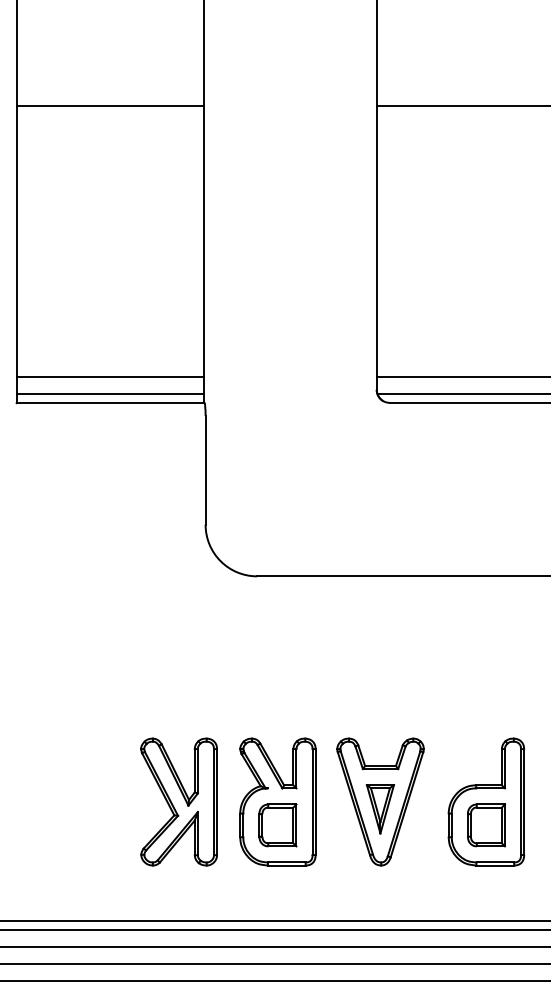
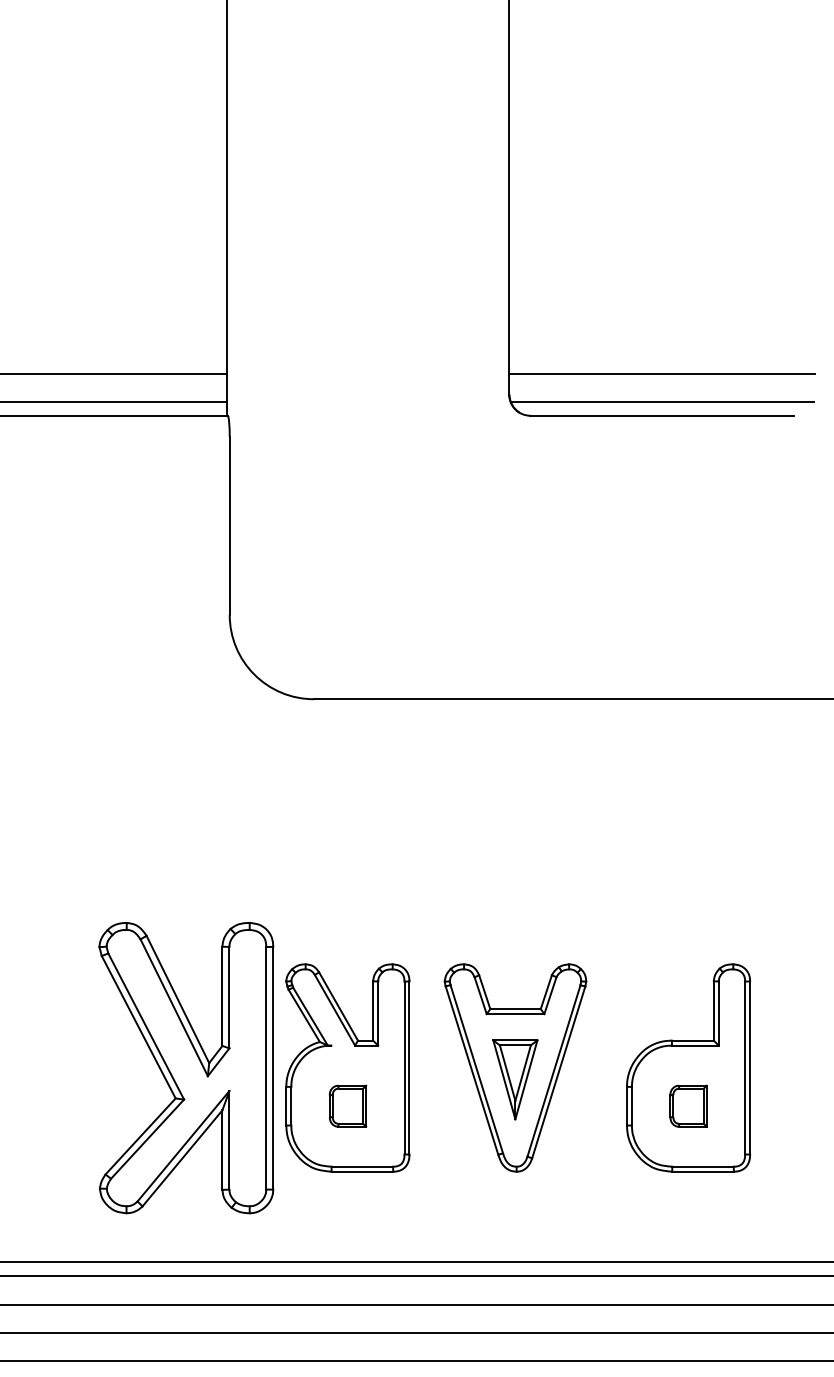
part: (178, 801) -> (185, 1067), size x1.4
part: (277, 825) -> (347, 1106), size x0.6
part: (486, 825) -> (688, 1106), size x0.6

